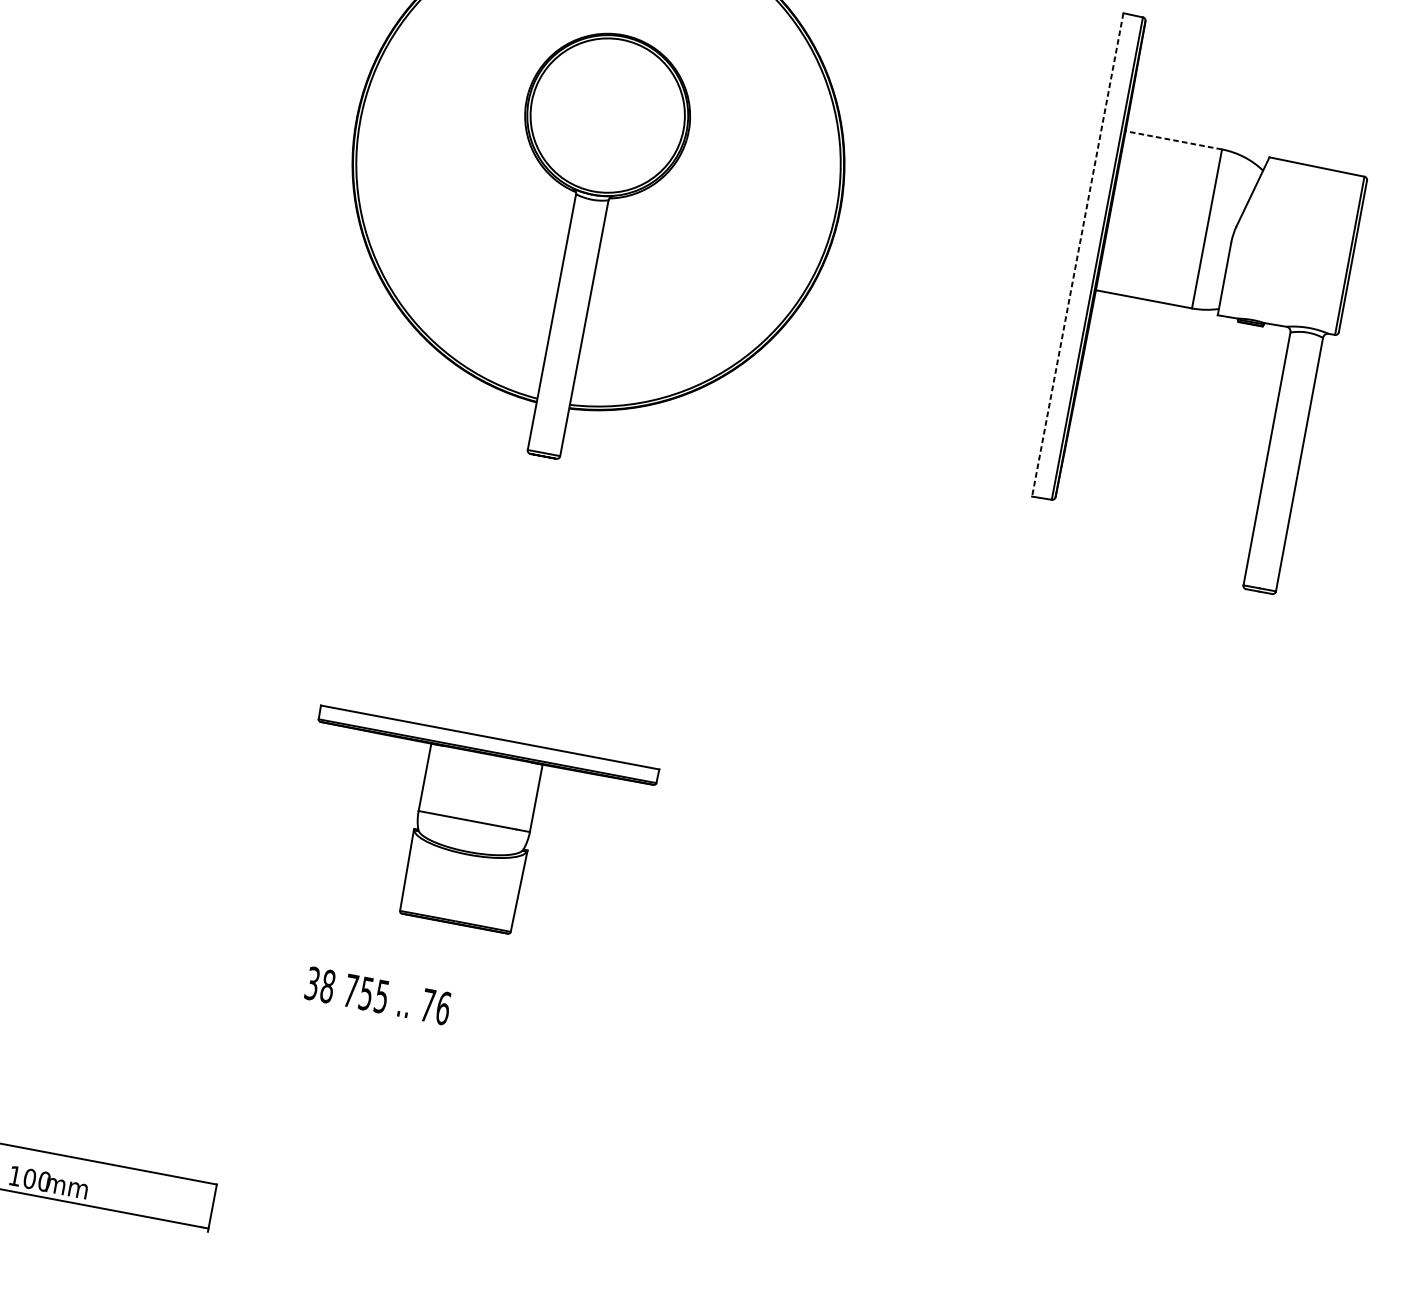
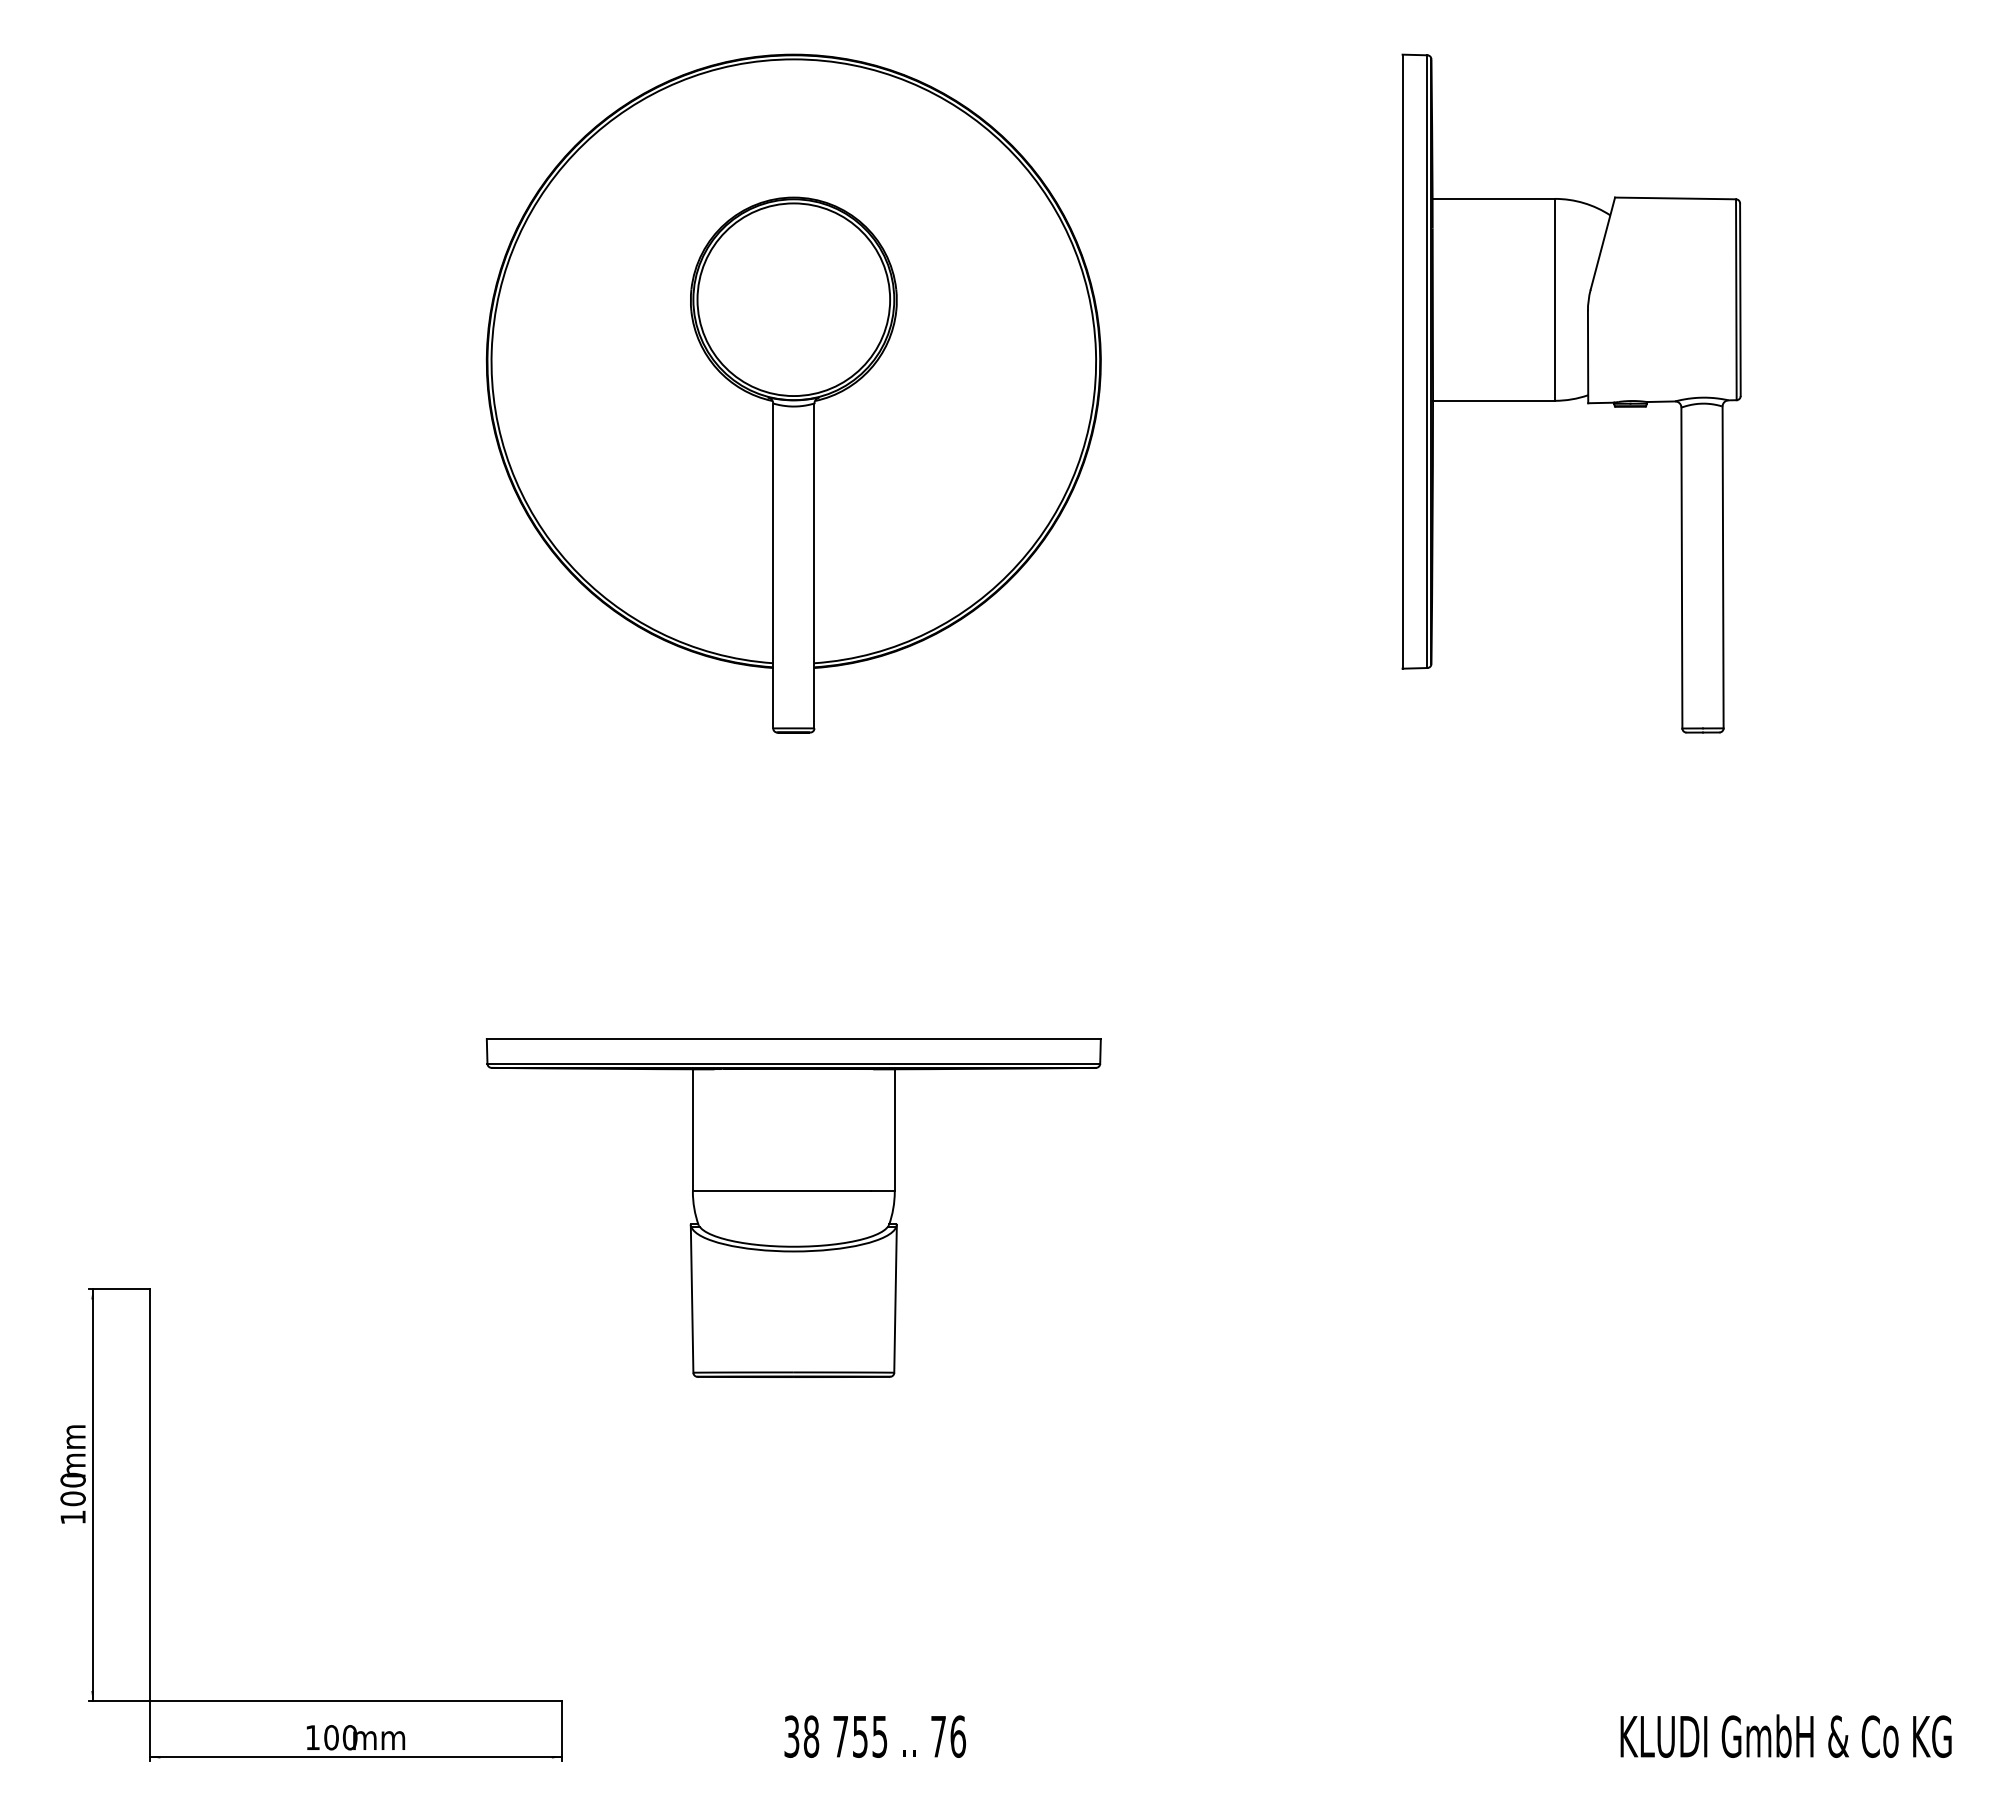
line: (1173, 139) -> (1493, 198), dashed -> solid
line: (1077, 255) -> (1402, 362), dashed -> solid
part: (472, 830) -> (793, 1207), size x1.43
text: (377, 995) -> (874, 1736), moved

